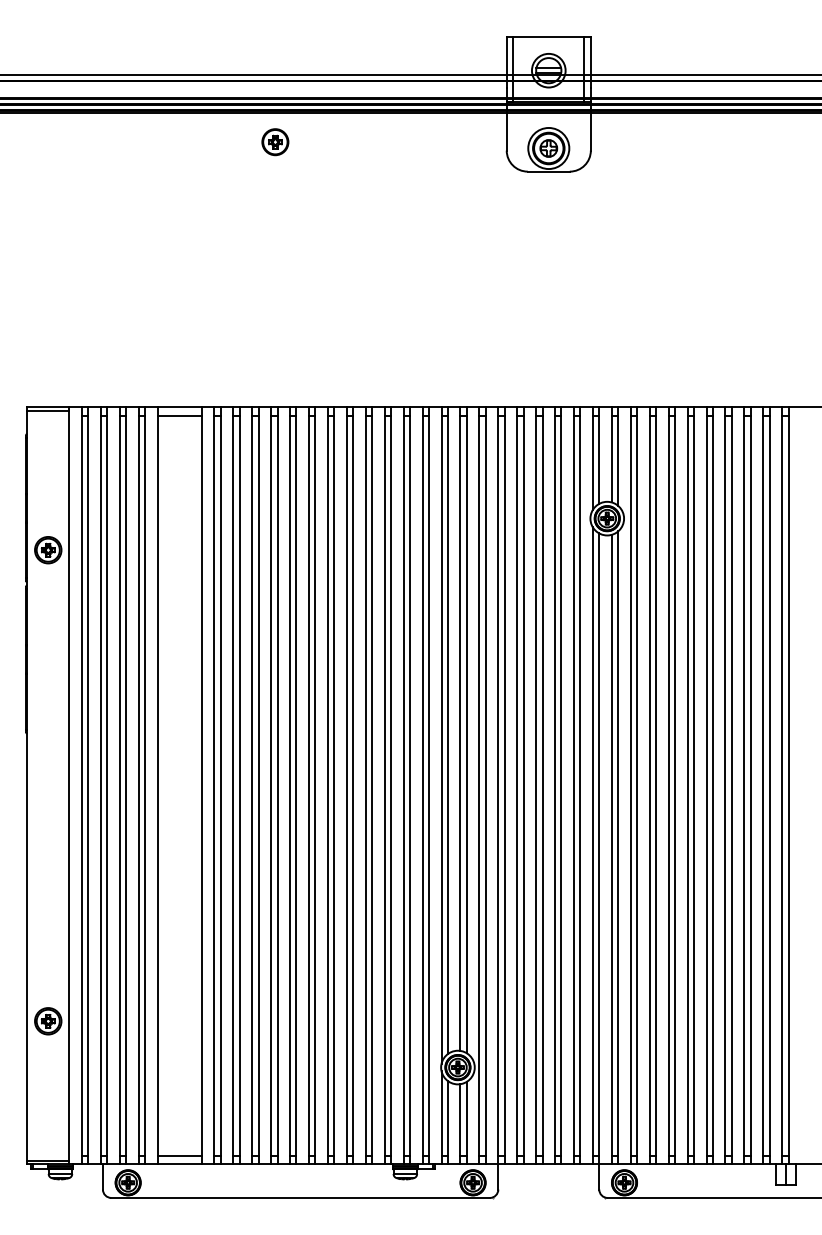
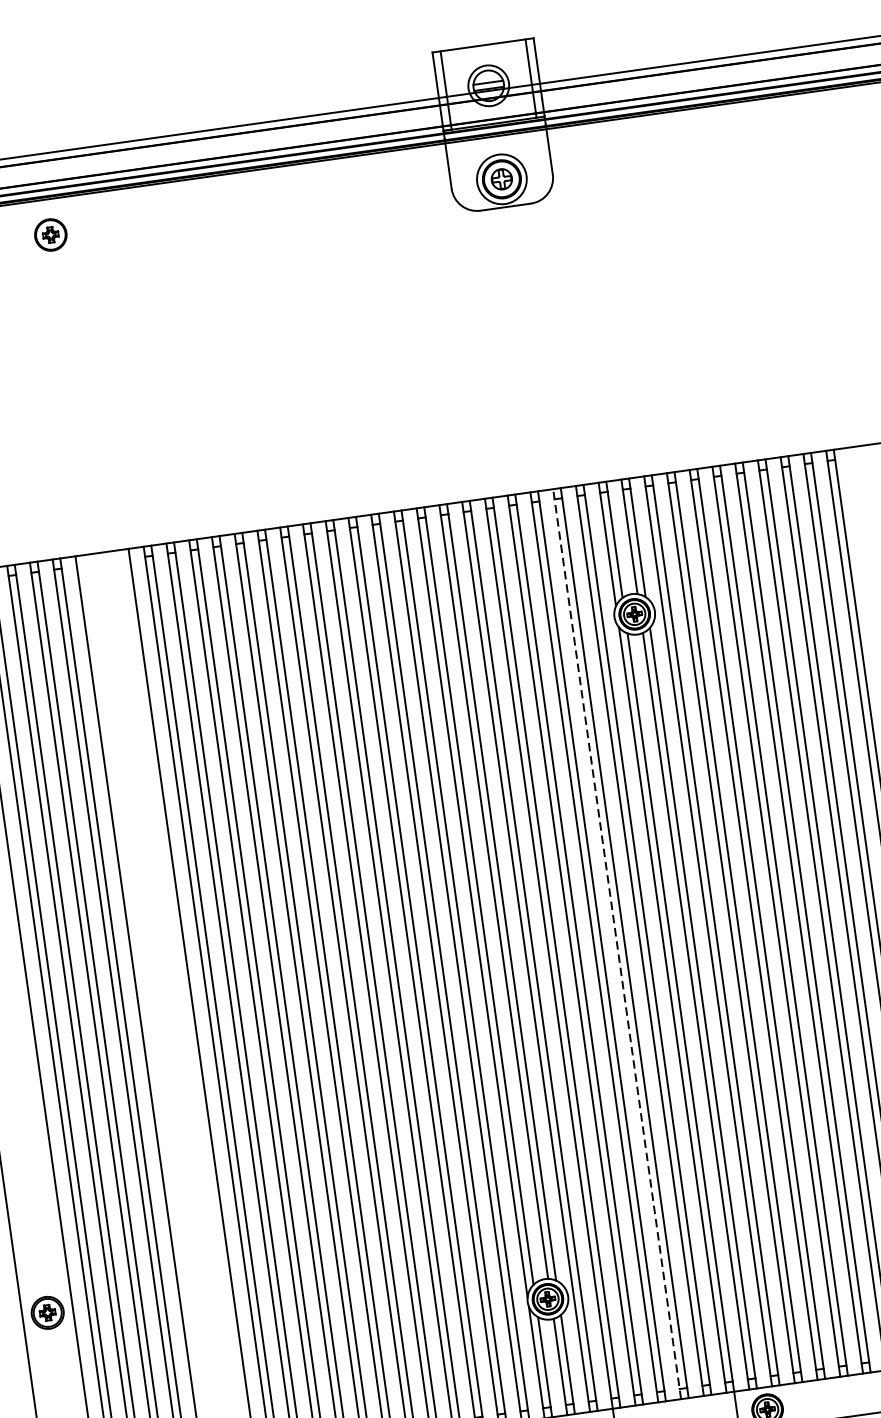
part: (275, 142) -> (51, 235), moved
line: (179, 415) -> (103, 562), removed
line: (555, 785) -> (617, 943), solid -> dashed

